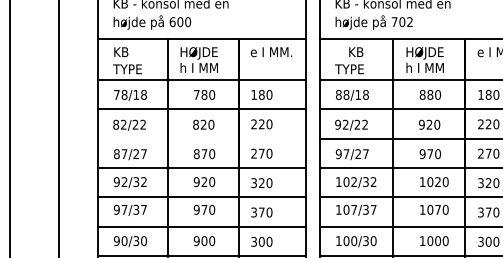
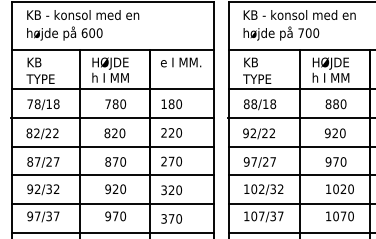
text: (409, 22) -> (315, 33), 702 -> 700
text: (356, 51) -> (251, 61), moved
line: (201, 138) -> (112, 146), added

